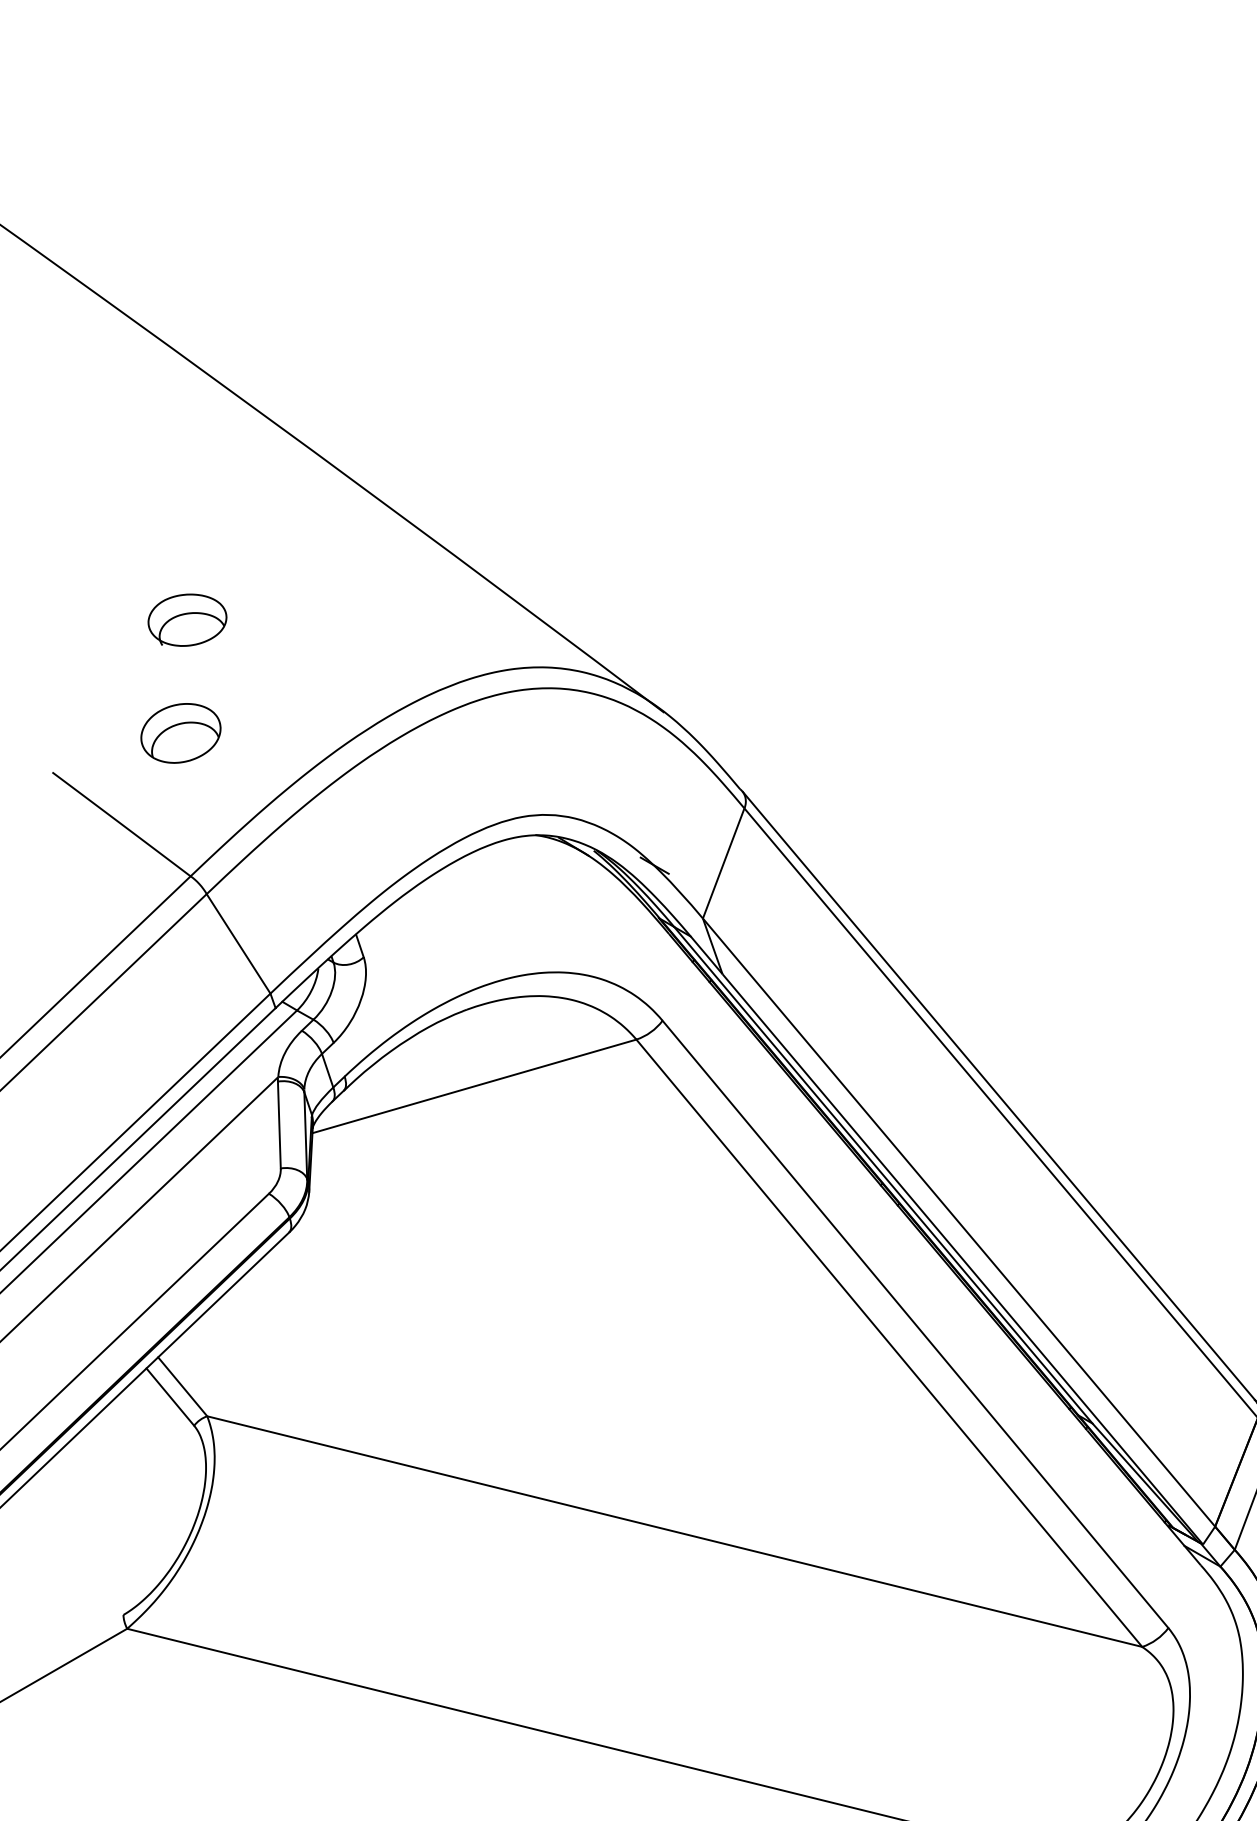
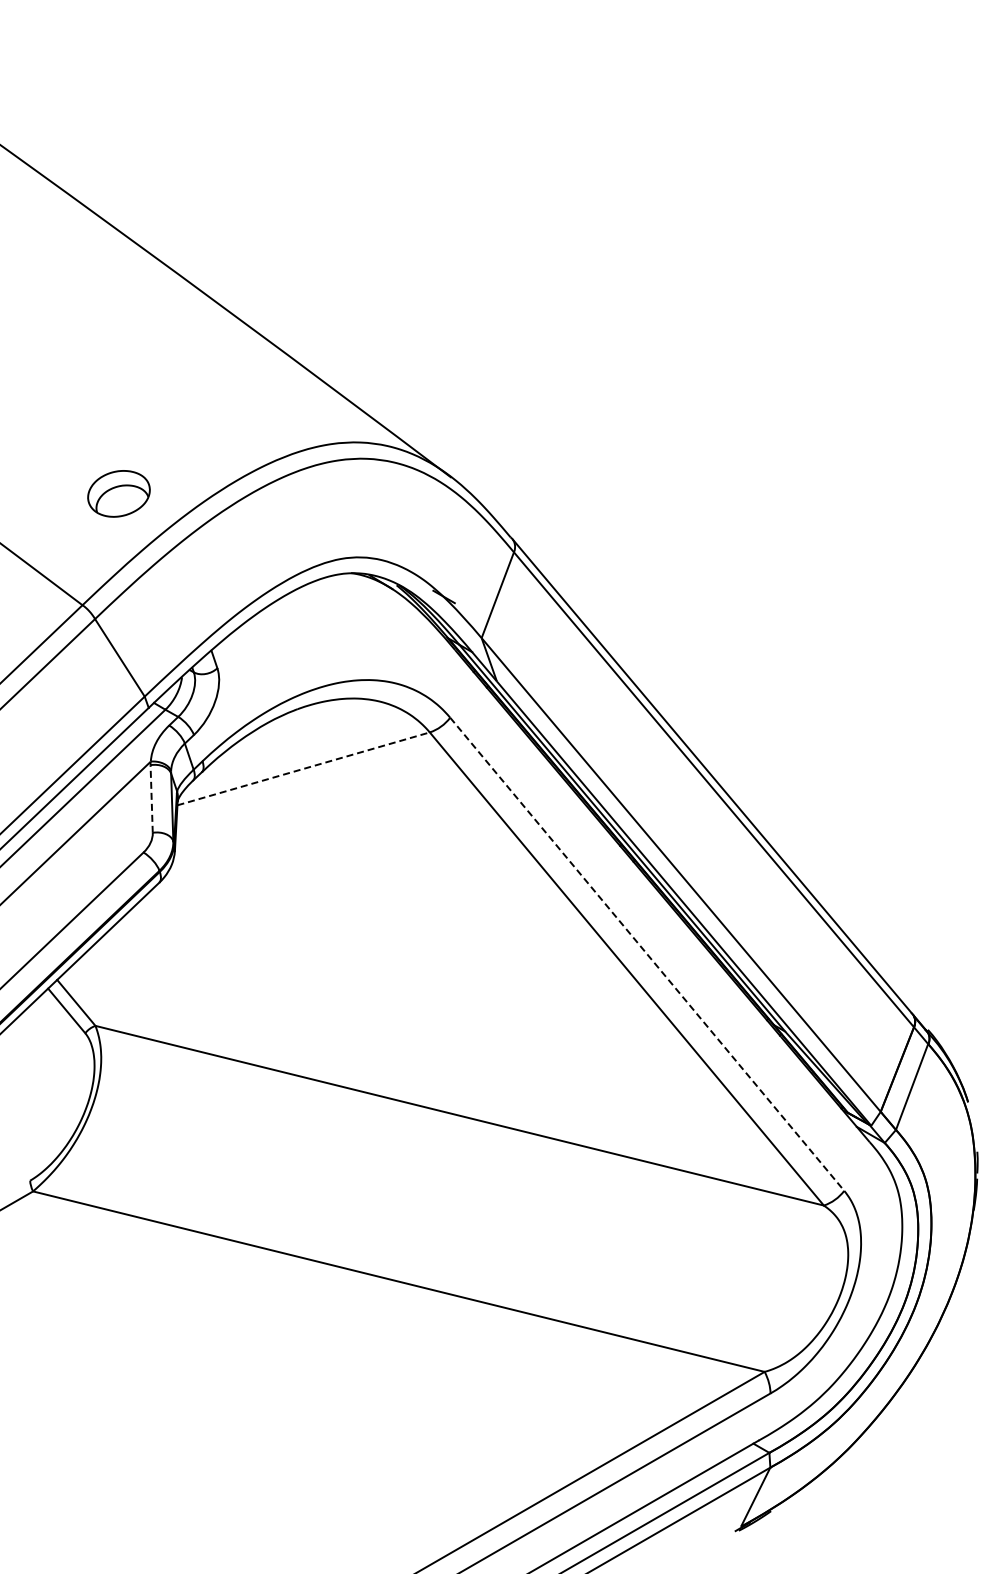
part: (186, 619) -> (79, 405), removed
part: (180, 732) -> (118, 493), moved
line: (475, 1085) -> (304, 768), solid -> dashed
line: (279, 1125) -> (151, 799), solid -> dashed
line: (915, 1324) -> (647, 954), solid -> dashed

